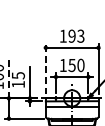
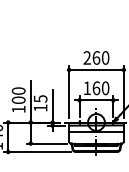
text: (72, 35) -> (96, 57), 193 -> 260
text: (72, 65) -> (96, 88), 150 -> 160
line: (46, 68) -> (69, 91), dashed -> solid
line: (8, 78) -> (30, 101), dashed -> solid

